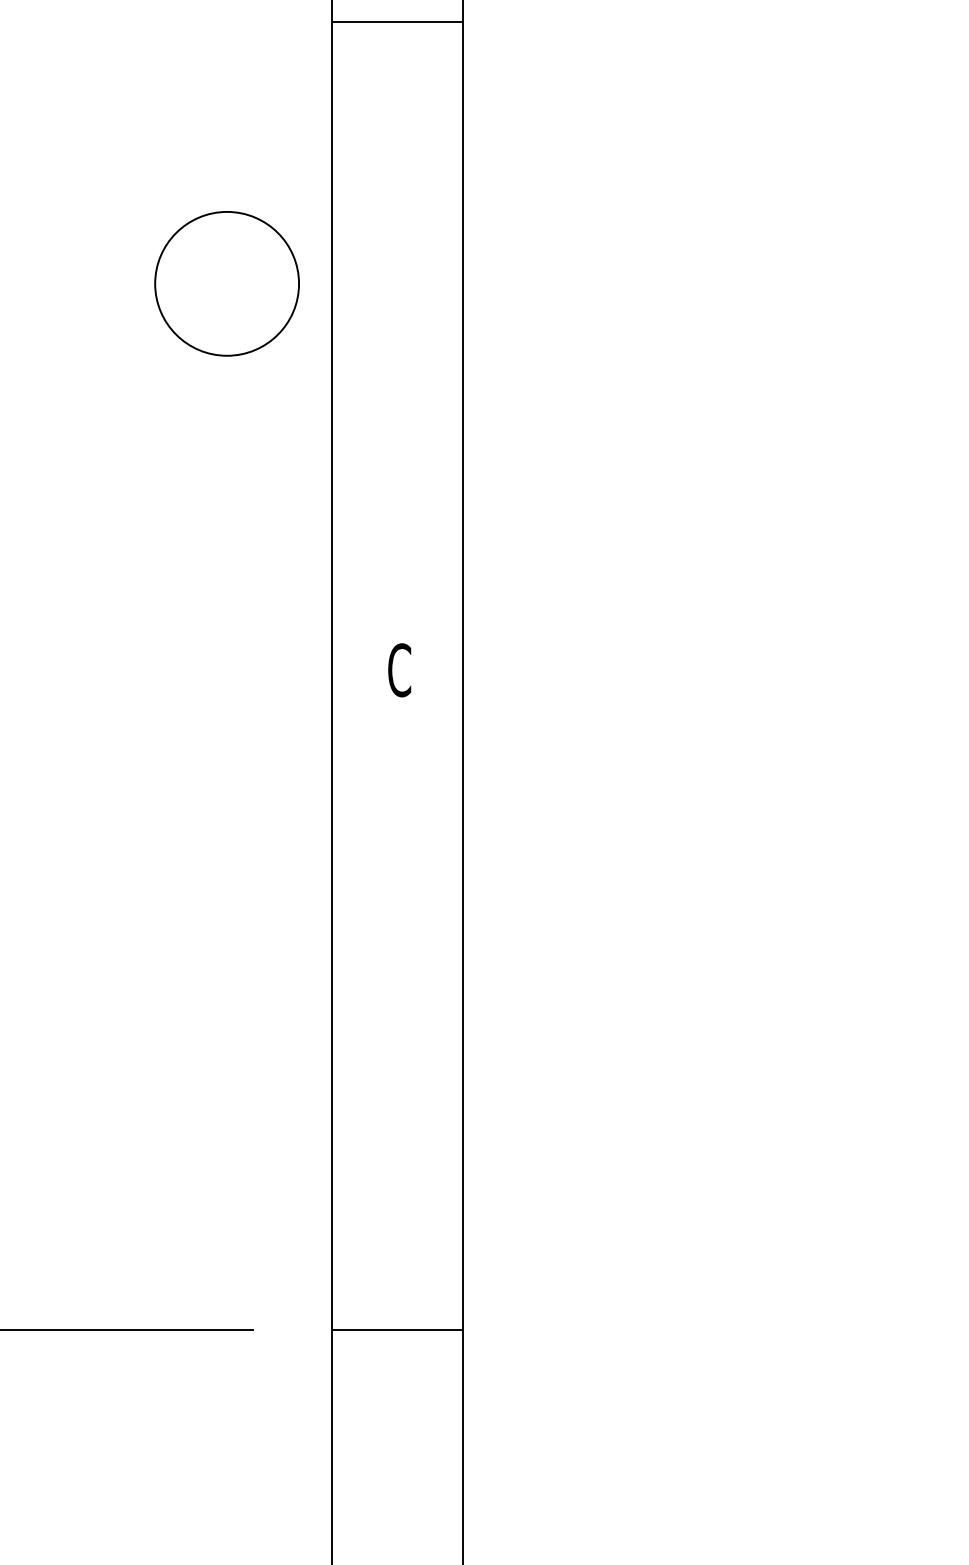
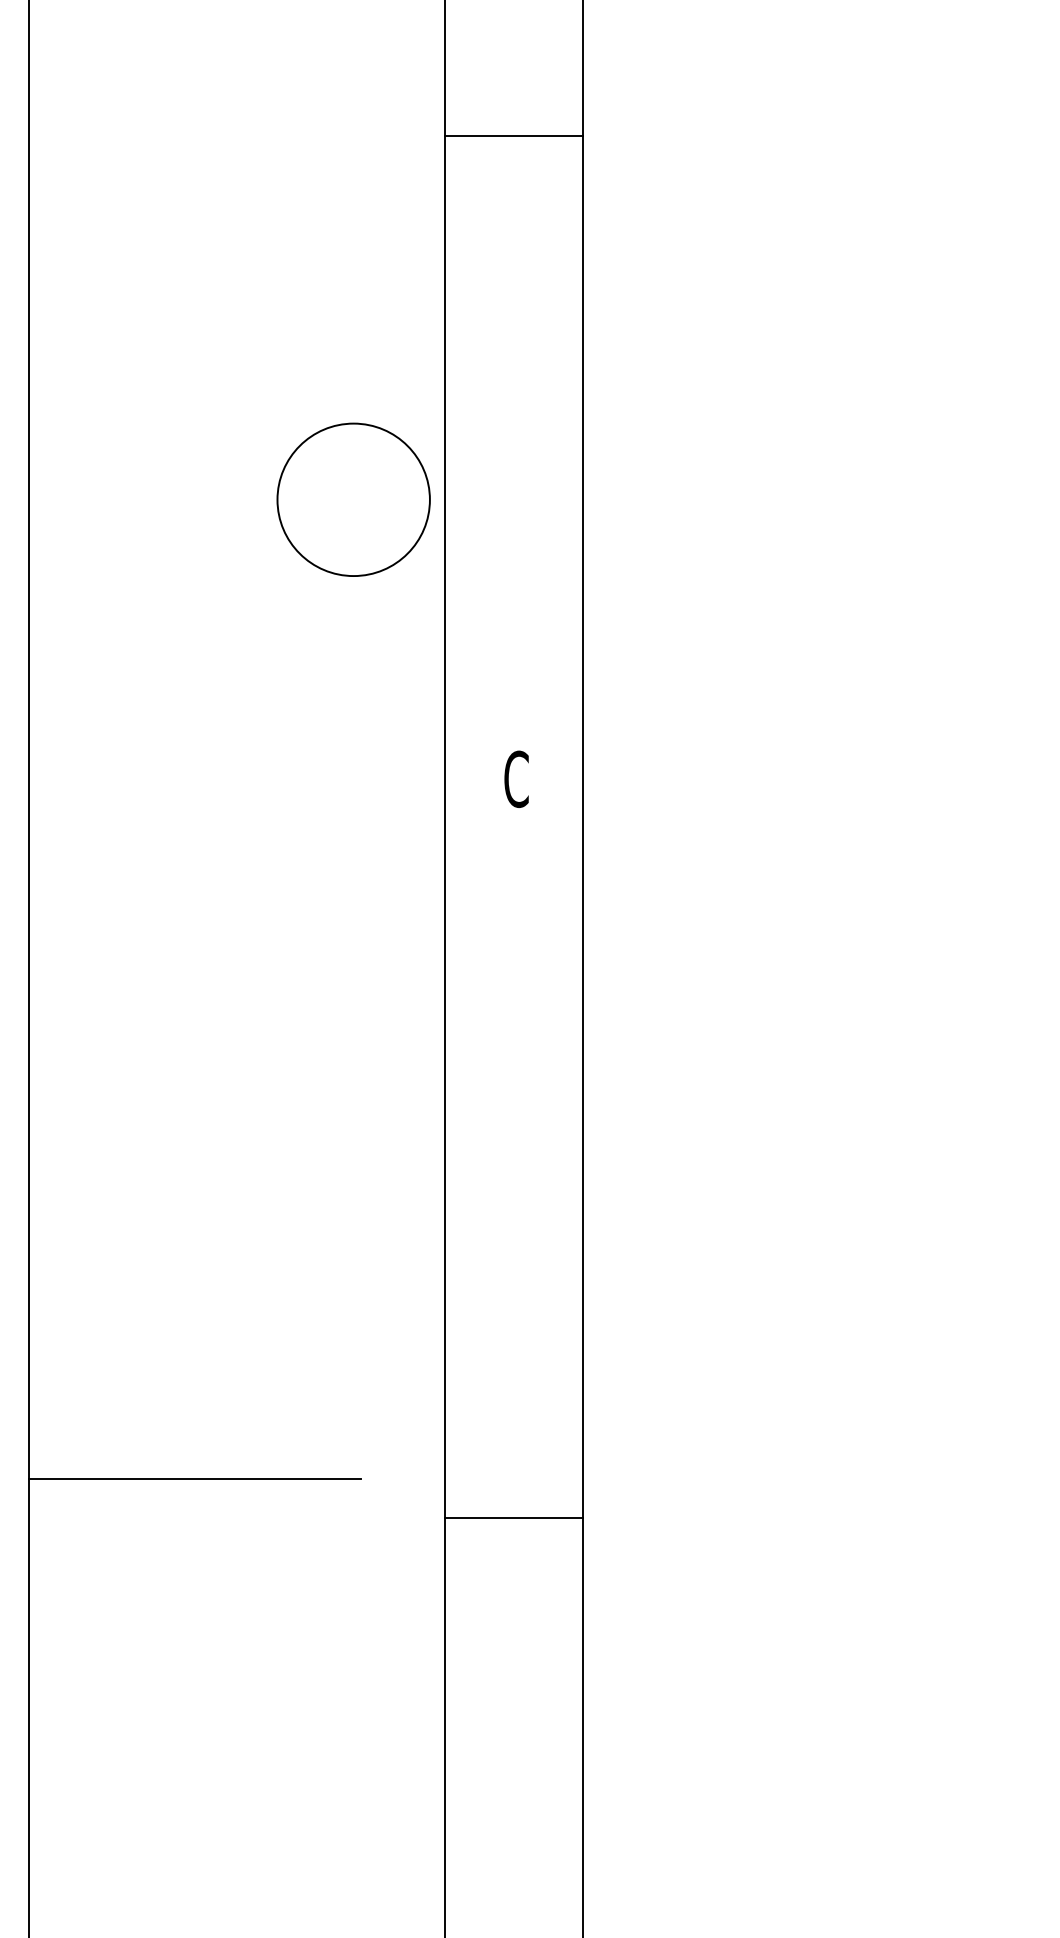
line: (396, 22) -> (513, 135), moved
circle: (226, 283) -> (353, 499), moved
line: (396, 1330) -> (513, 1517), moved

